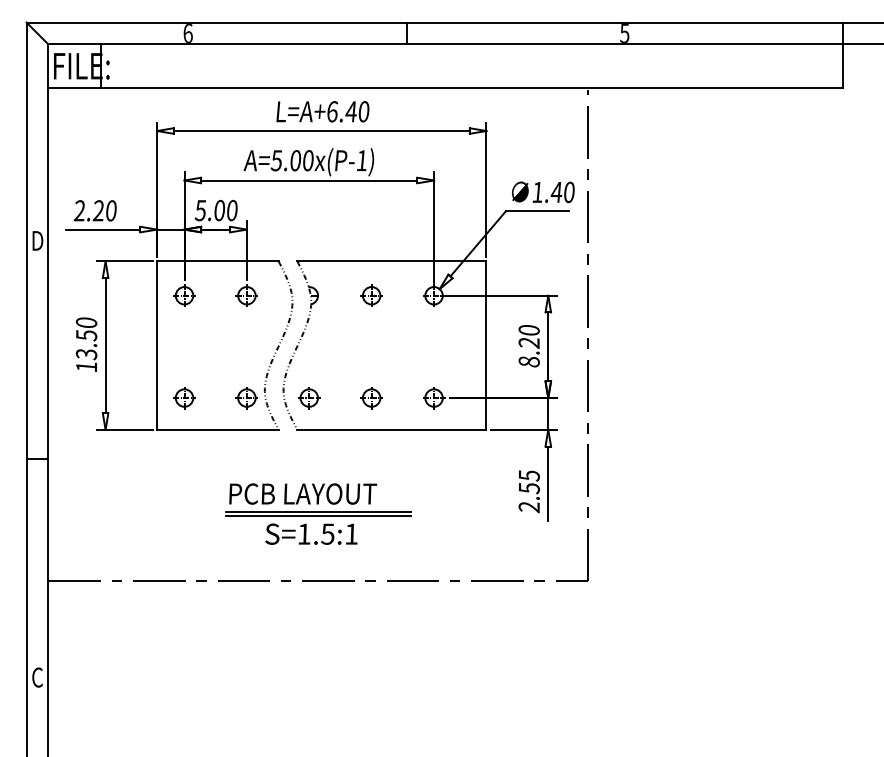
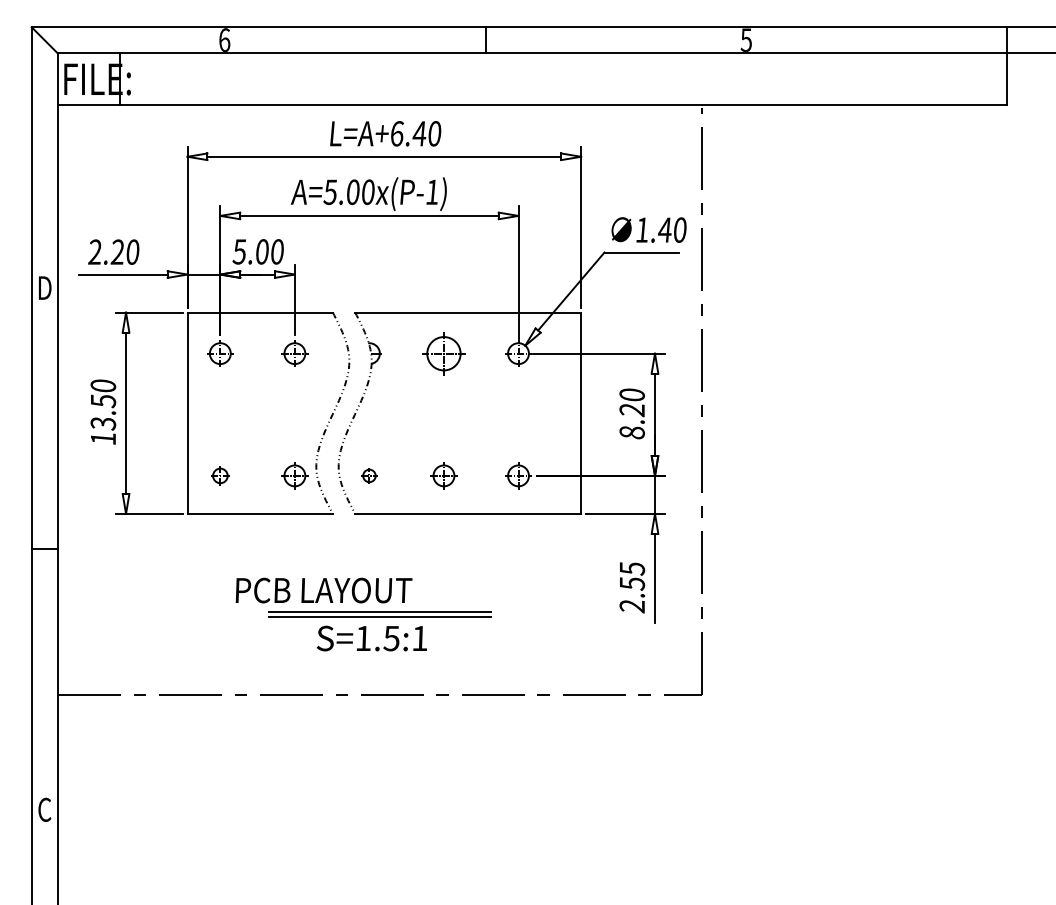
part: (371, 295) -> (443, 353), size x1.6
part: (184, 397) -> (220, 475), size x0.7
part: (309, 397) -> (369, 475), size x0.6
text: (302, 493) -> (323, 590), moved

